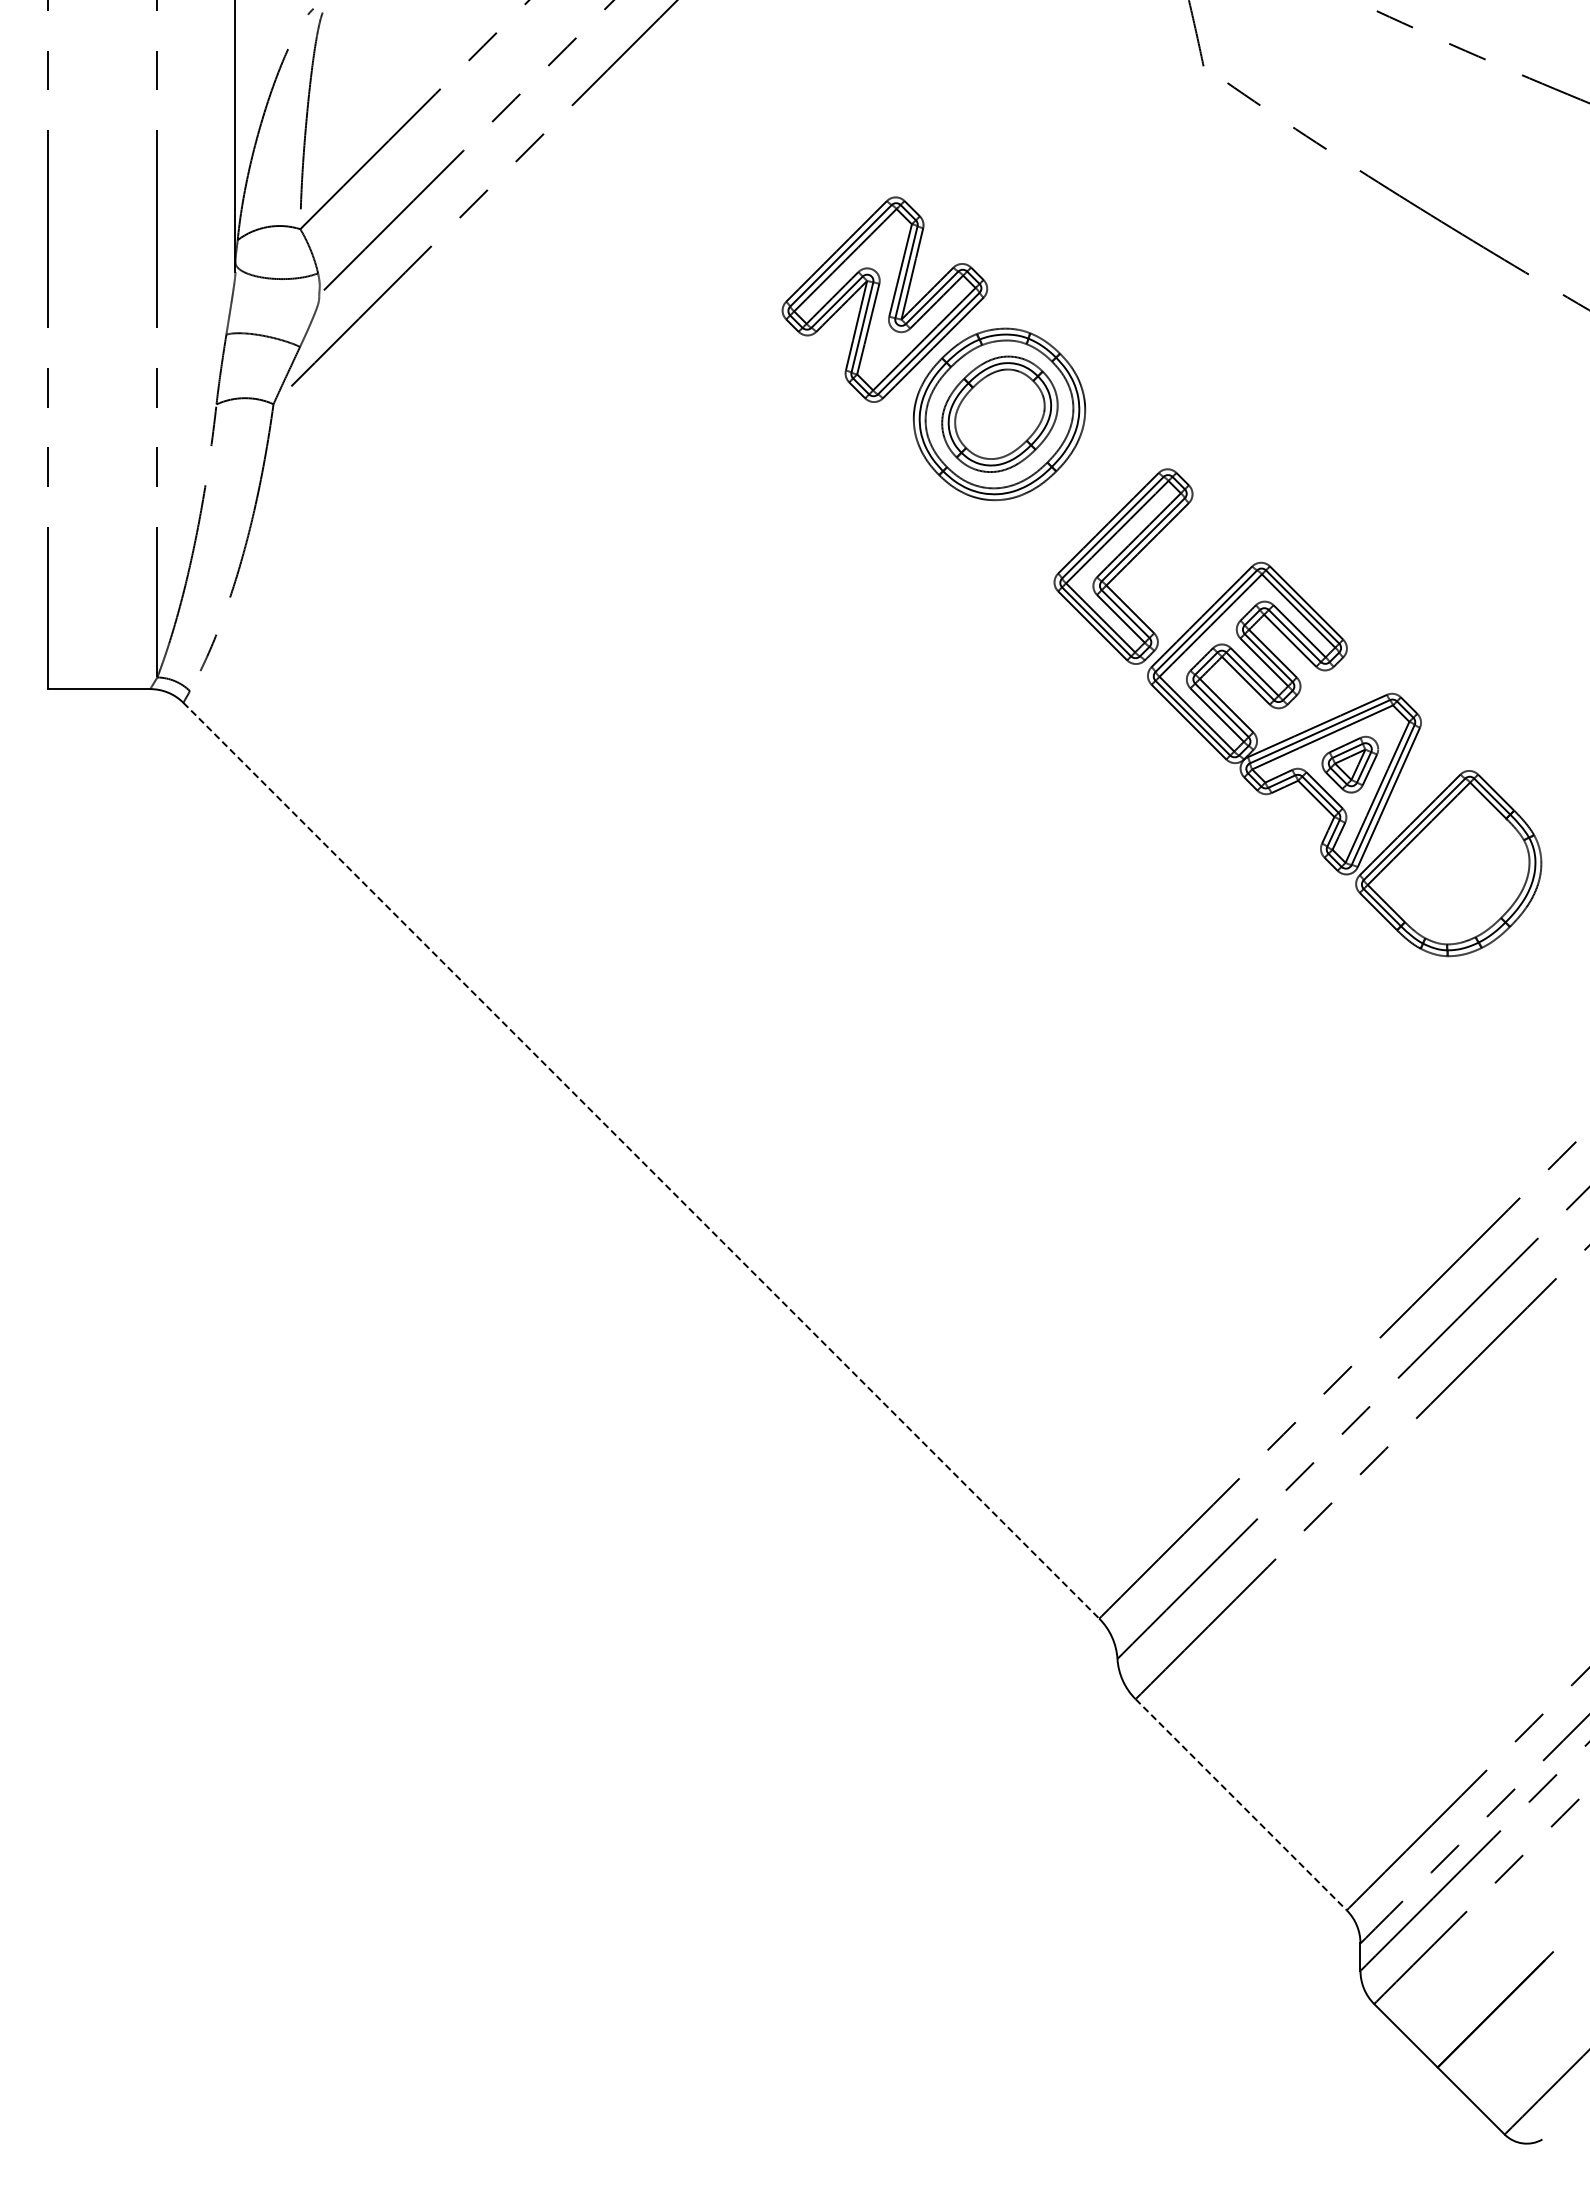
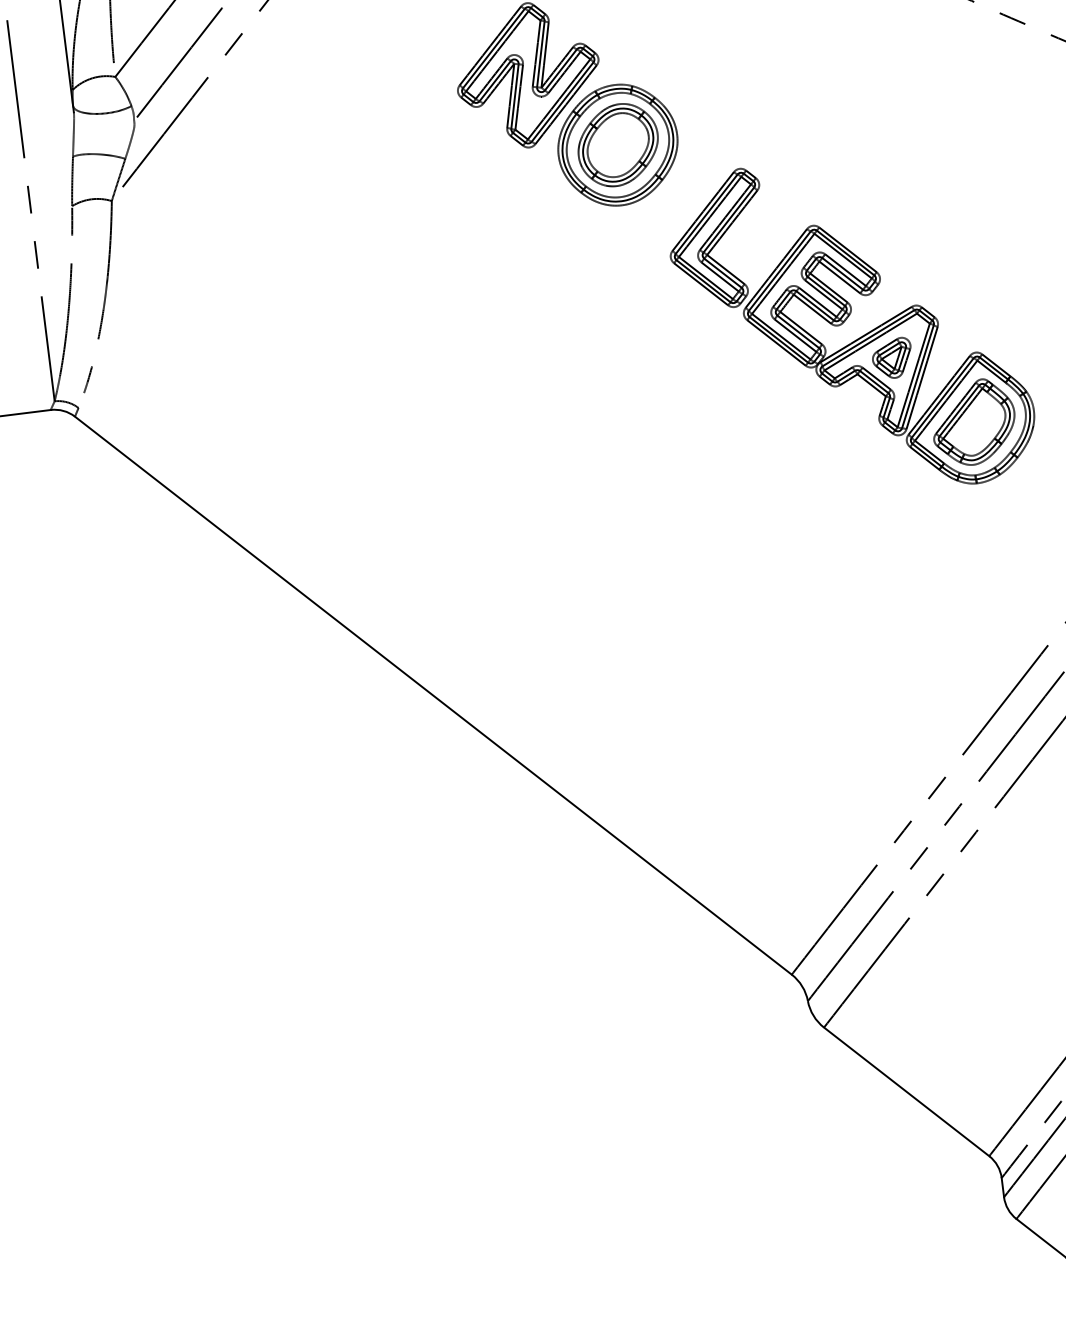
part: (1454, 869) -> (974, 422), added
line: (641, 1160) -> (433, 695), dashed -> solid
line: (1241, 1805) -> (906, 1092), dashed -> solid

